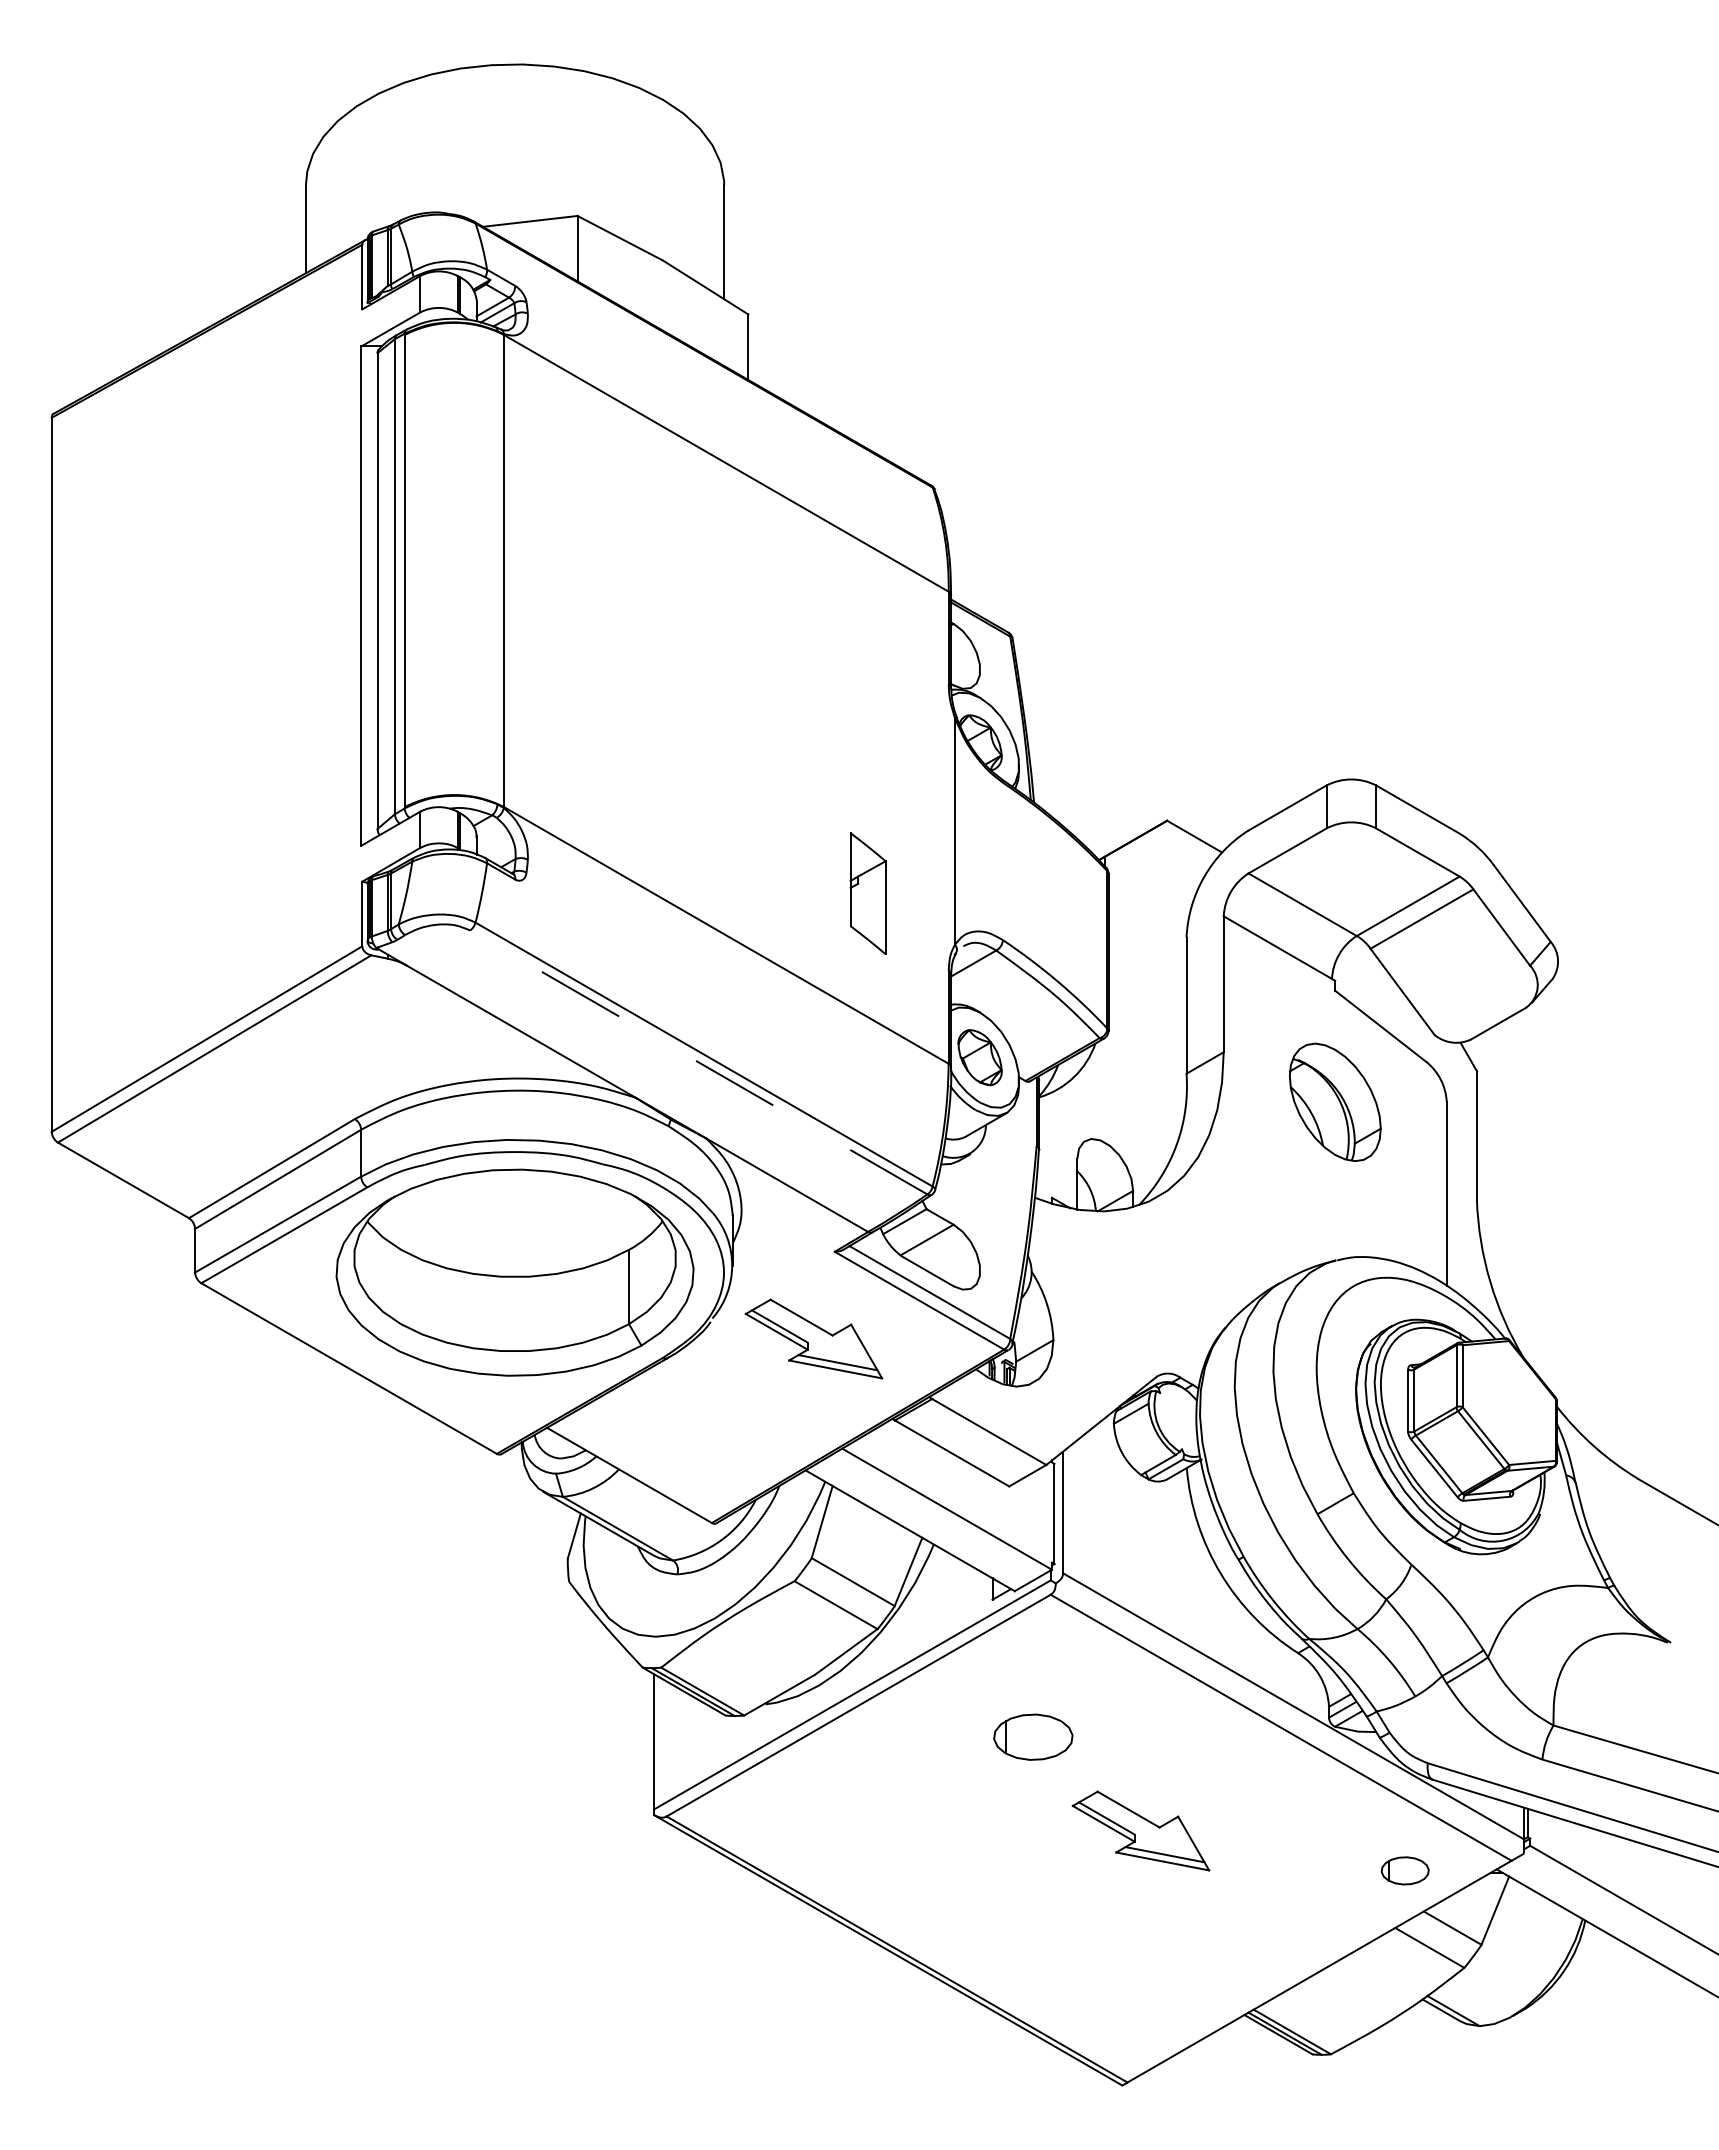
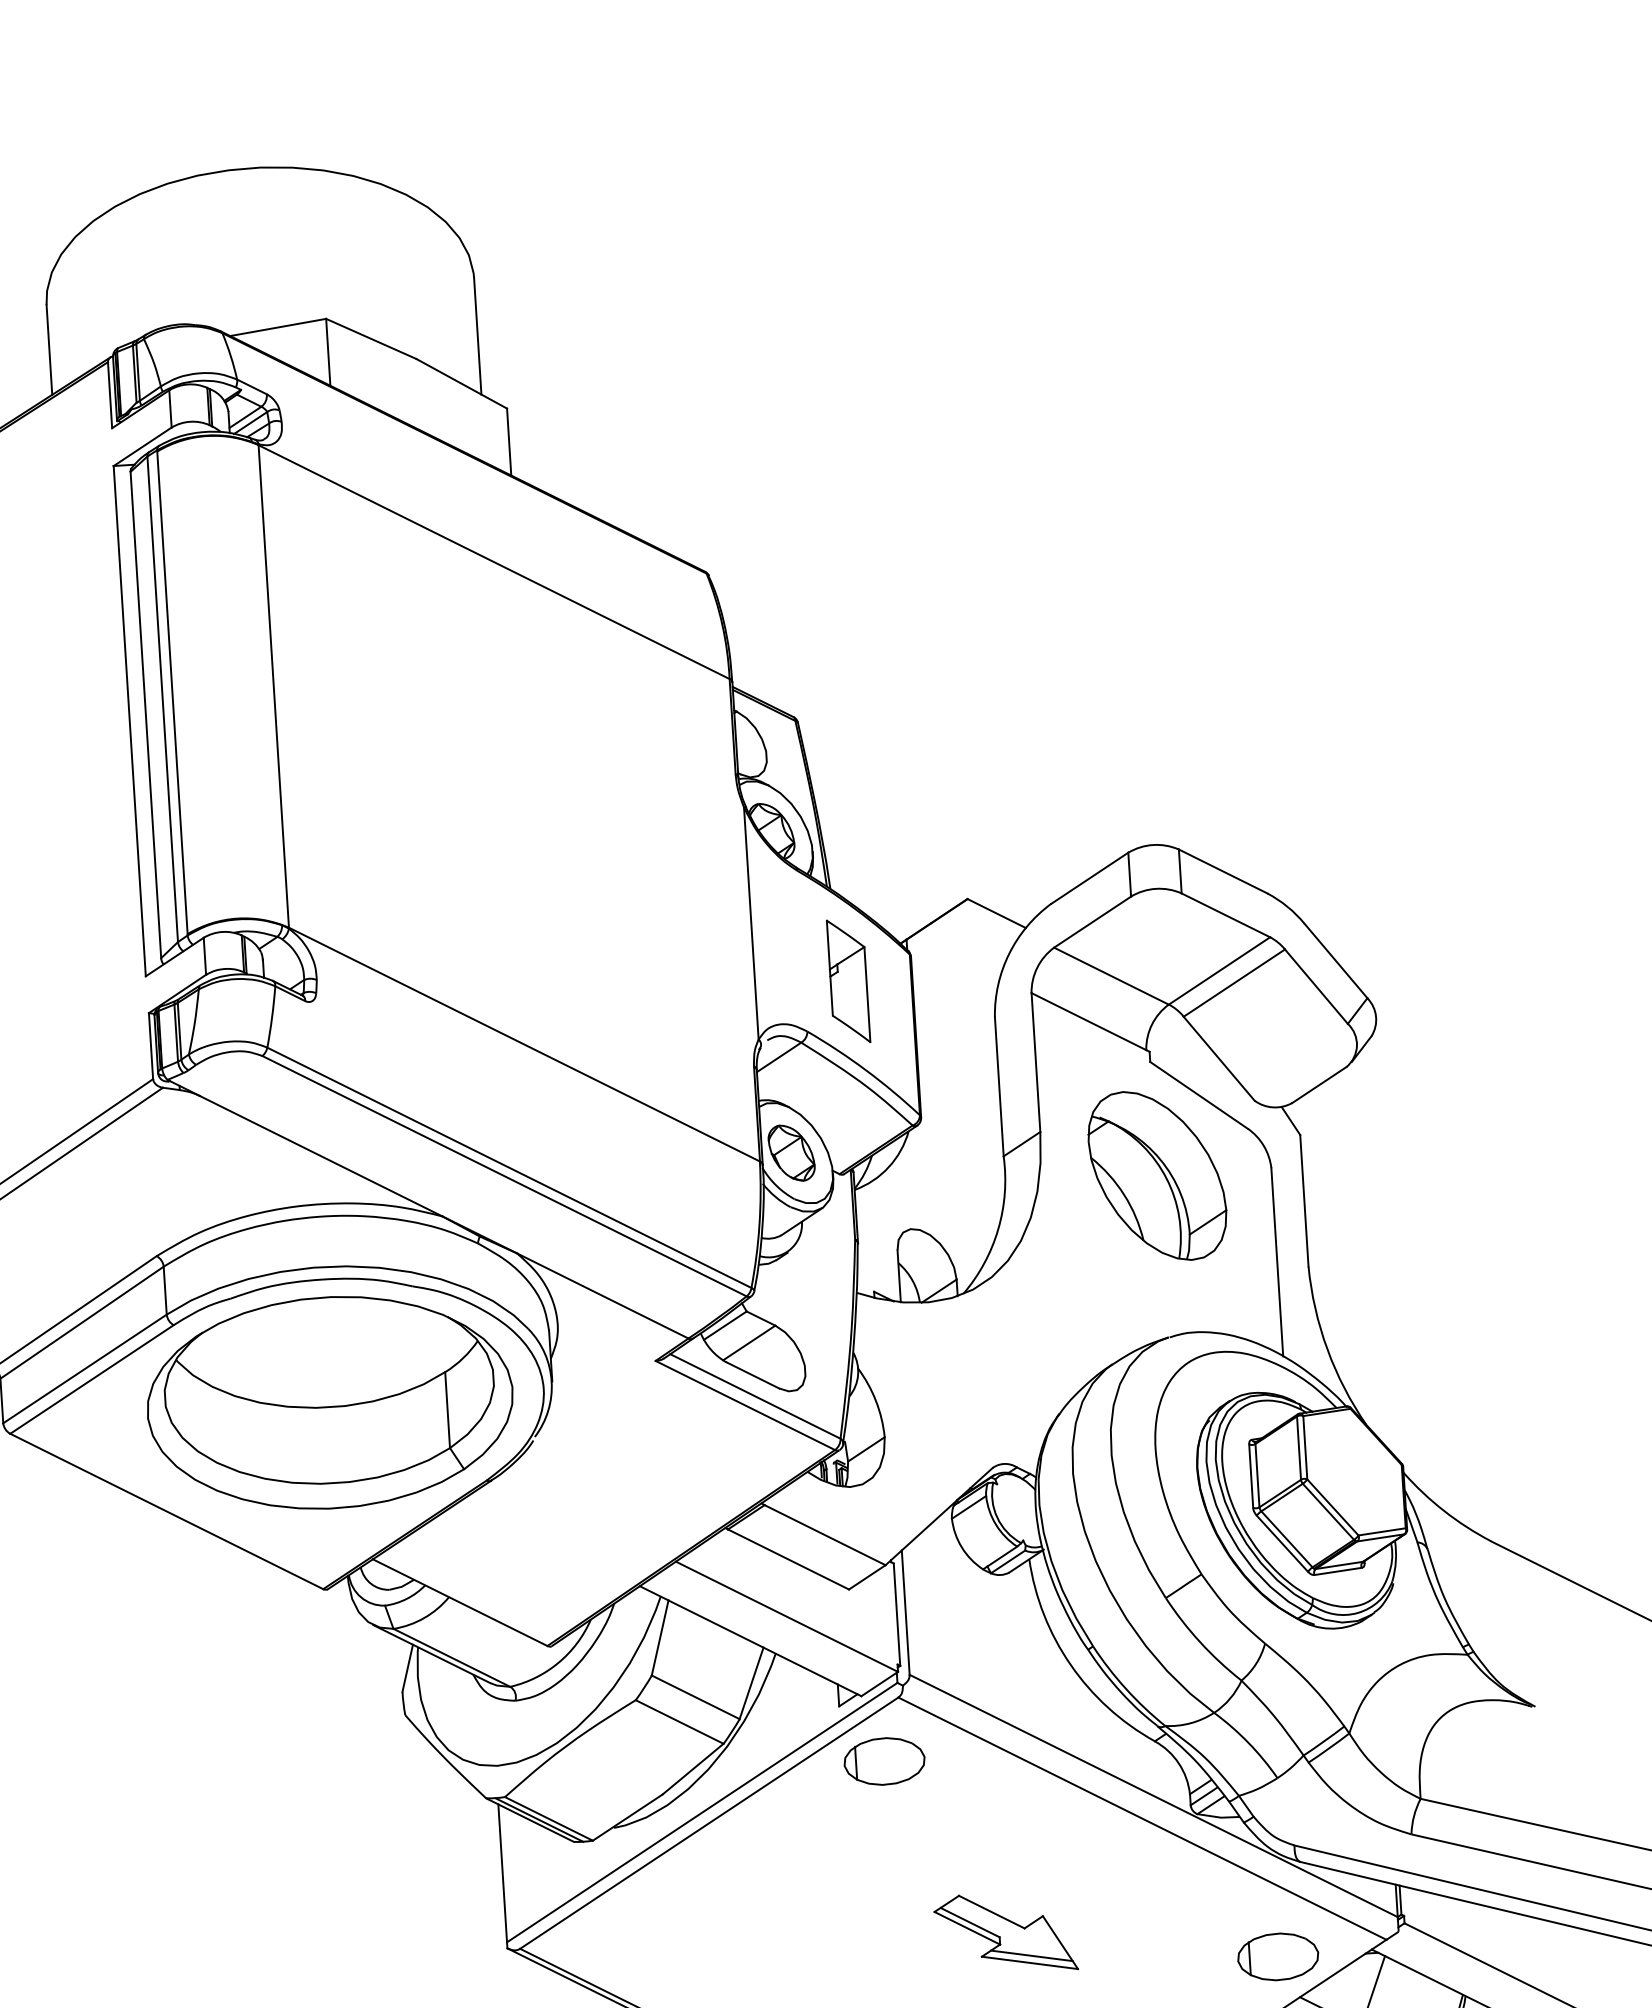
part: (867, 893) -> (847, 981), moved
line: (698, 1062) -> (504, 1176), dashed -> solid
part: (1335, 1102) -> (1157, 1176), size x1.43
part: (813, 1338) -> (639, 1450), removed
part: (1033, 1736) -> (884, 1760), moved
part: (1405, 1870) -> (1278, 1956), size x1.67

